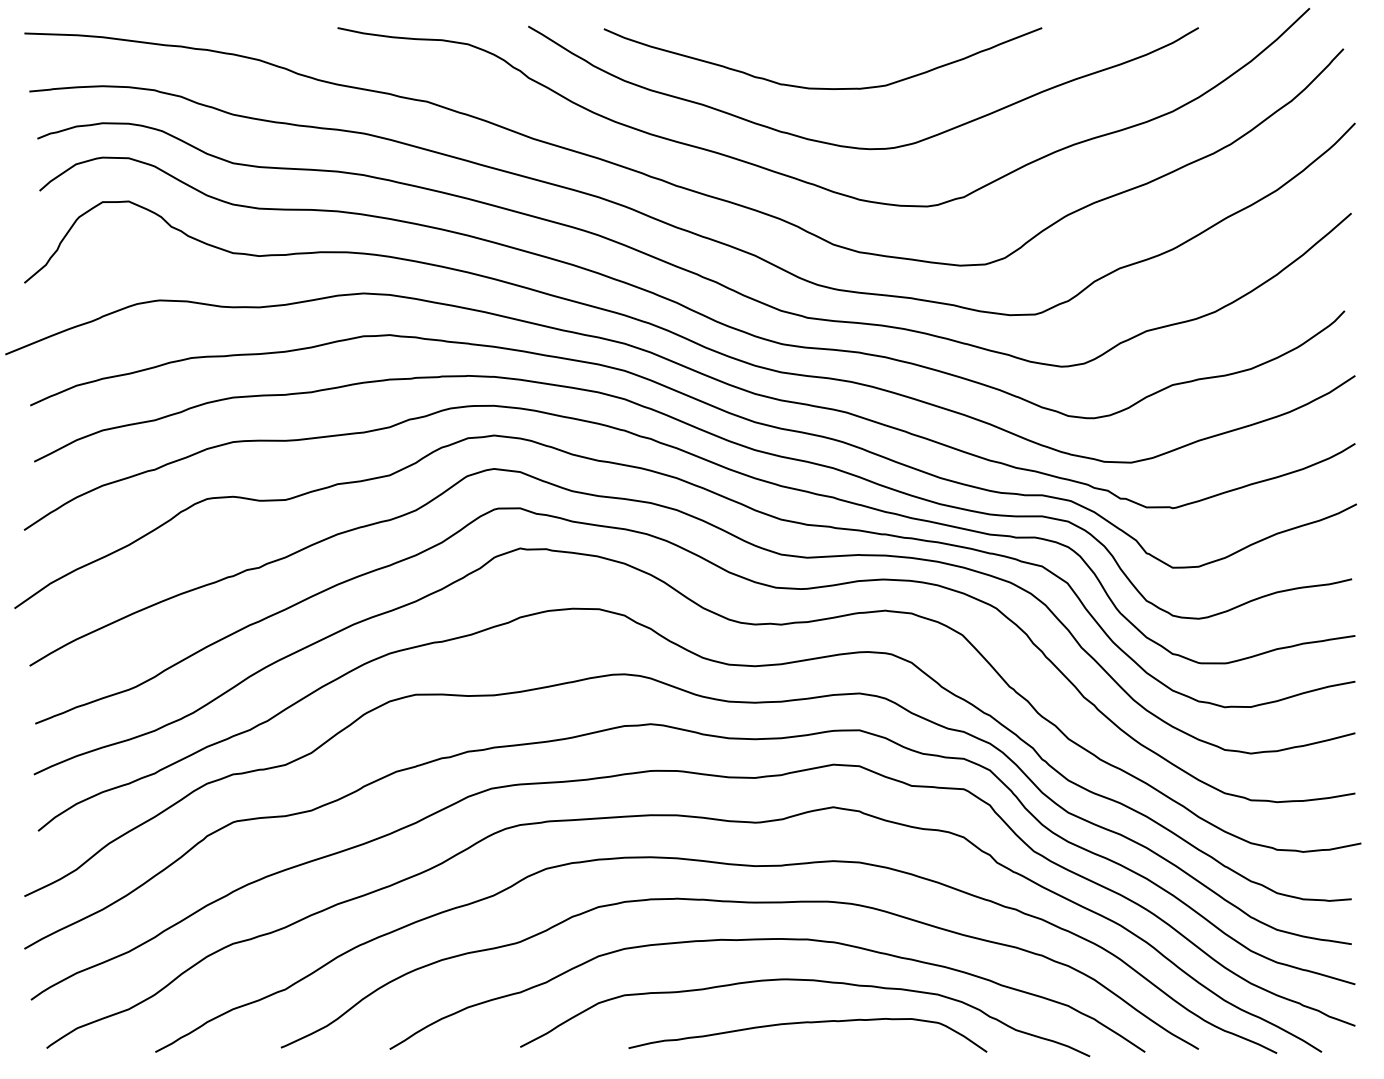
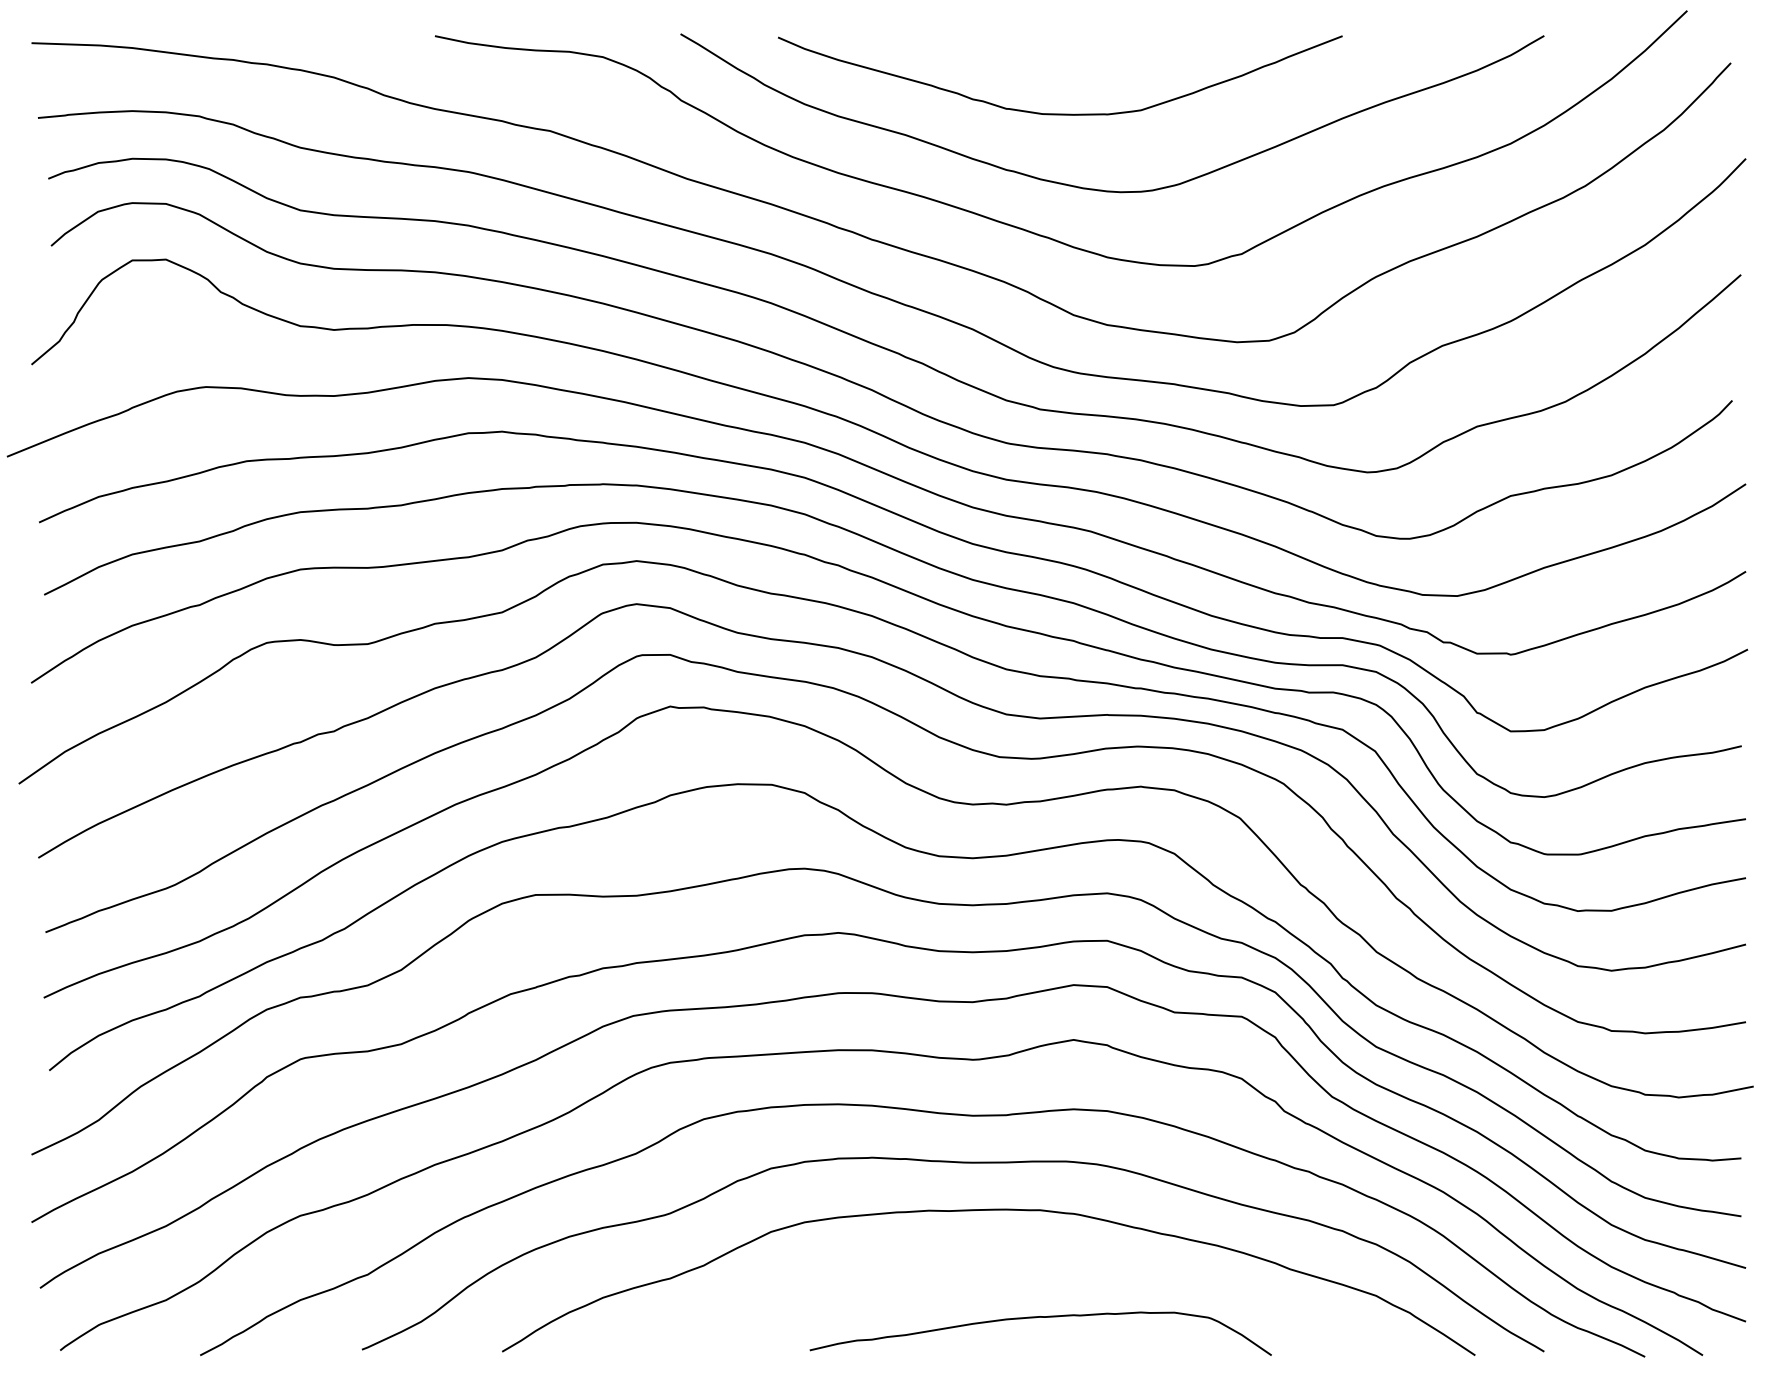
curve: (805, 980) -> (1037, 1263), removed

